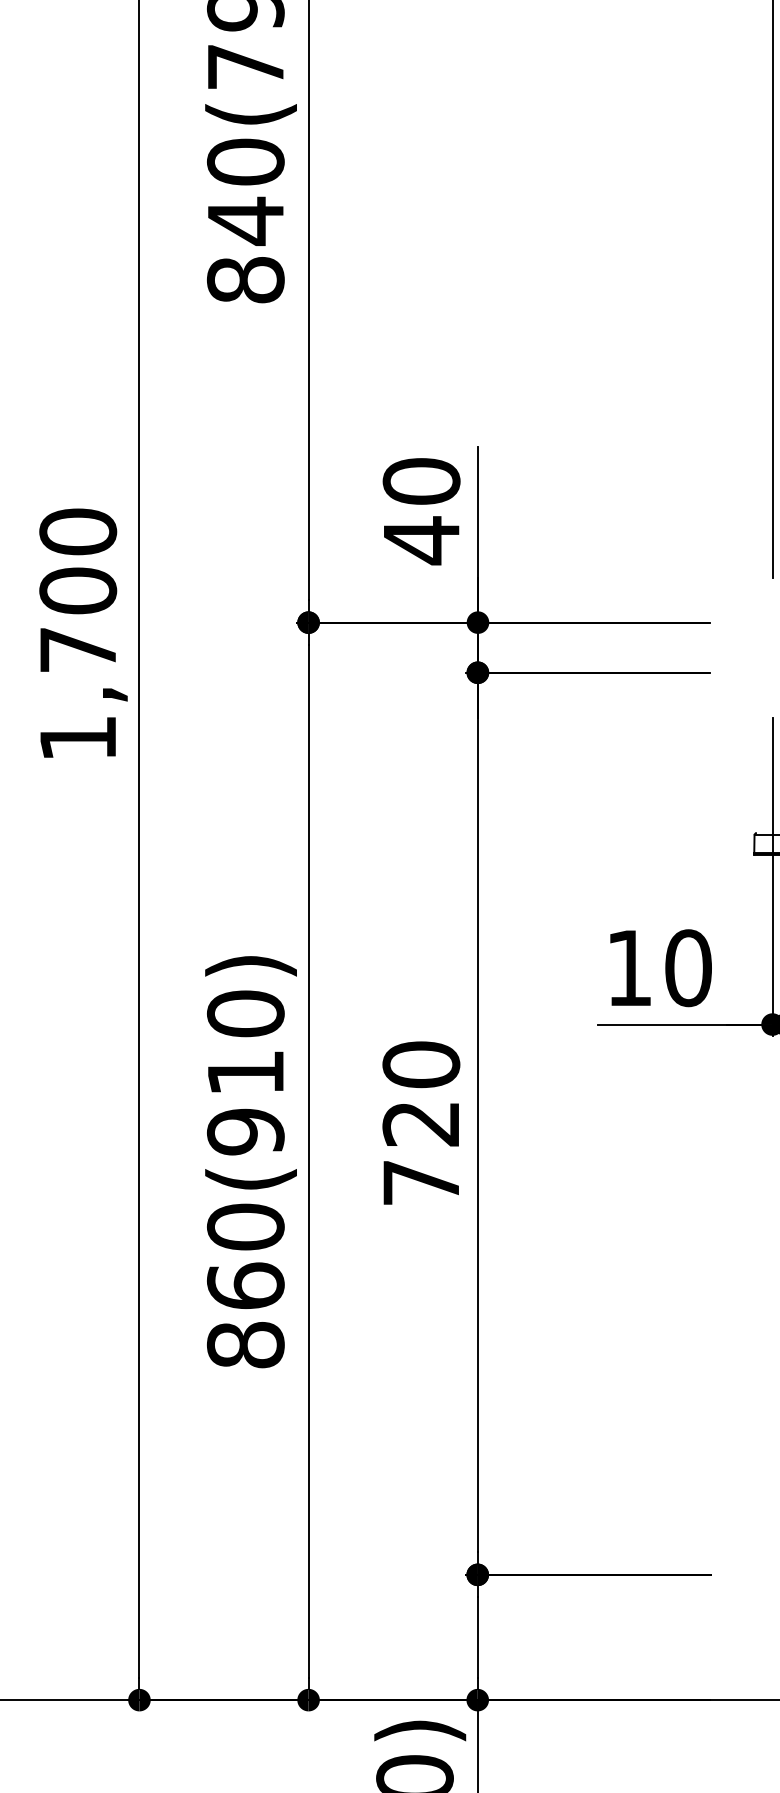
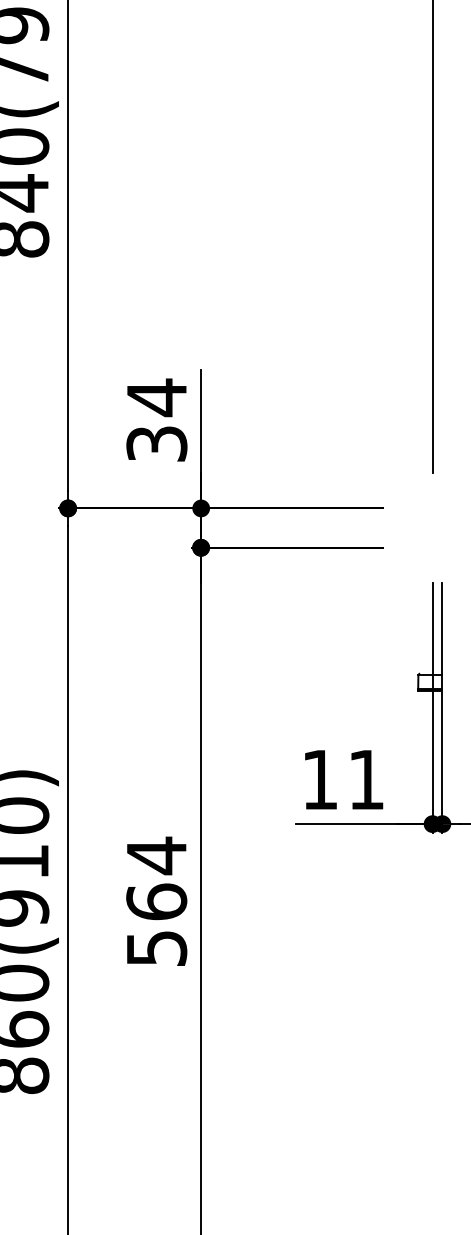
text: (421, 511) -> (156, 421), 40 -> 34
text: (688, 968) -> (366, 780), 10 -> 11
text: (421, 1122) -> (156, 901), 720 -> 564

